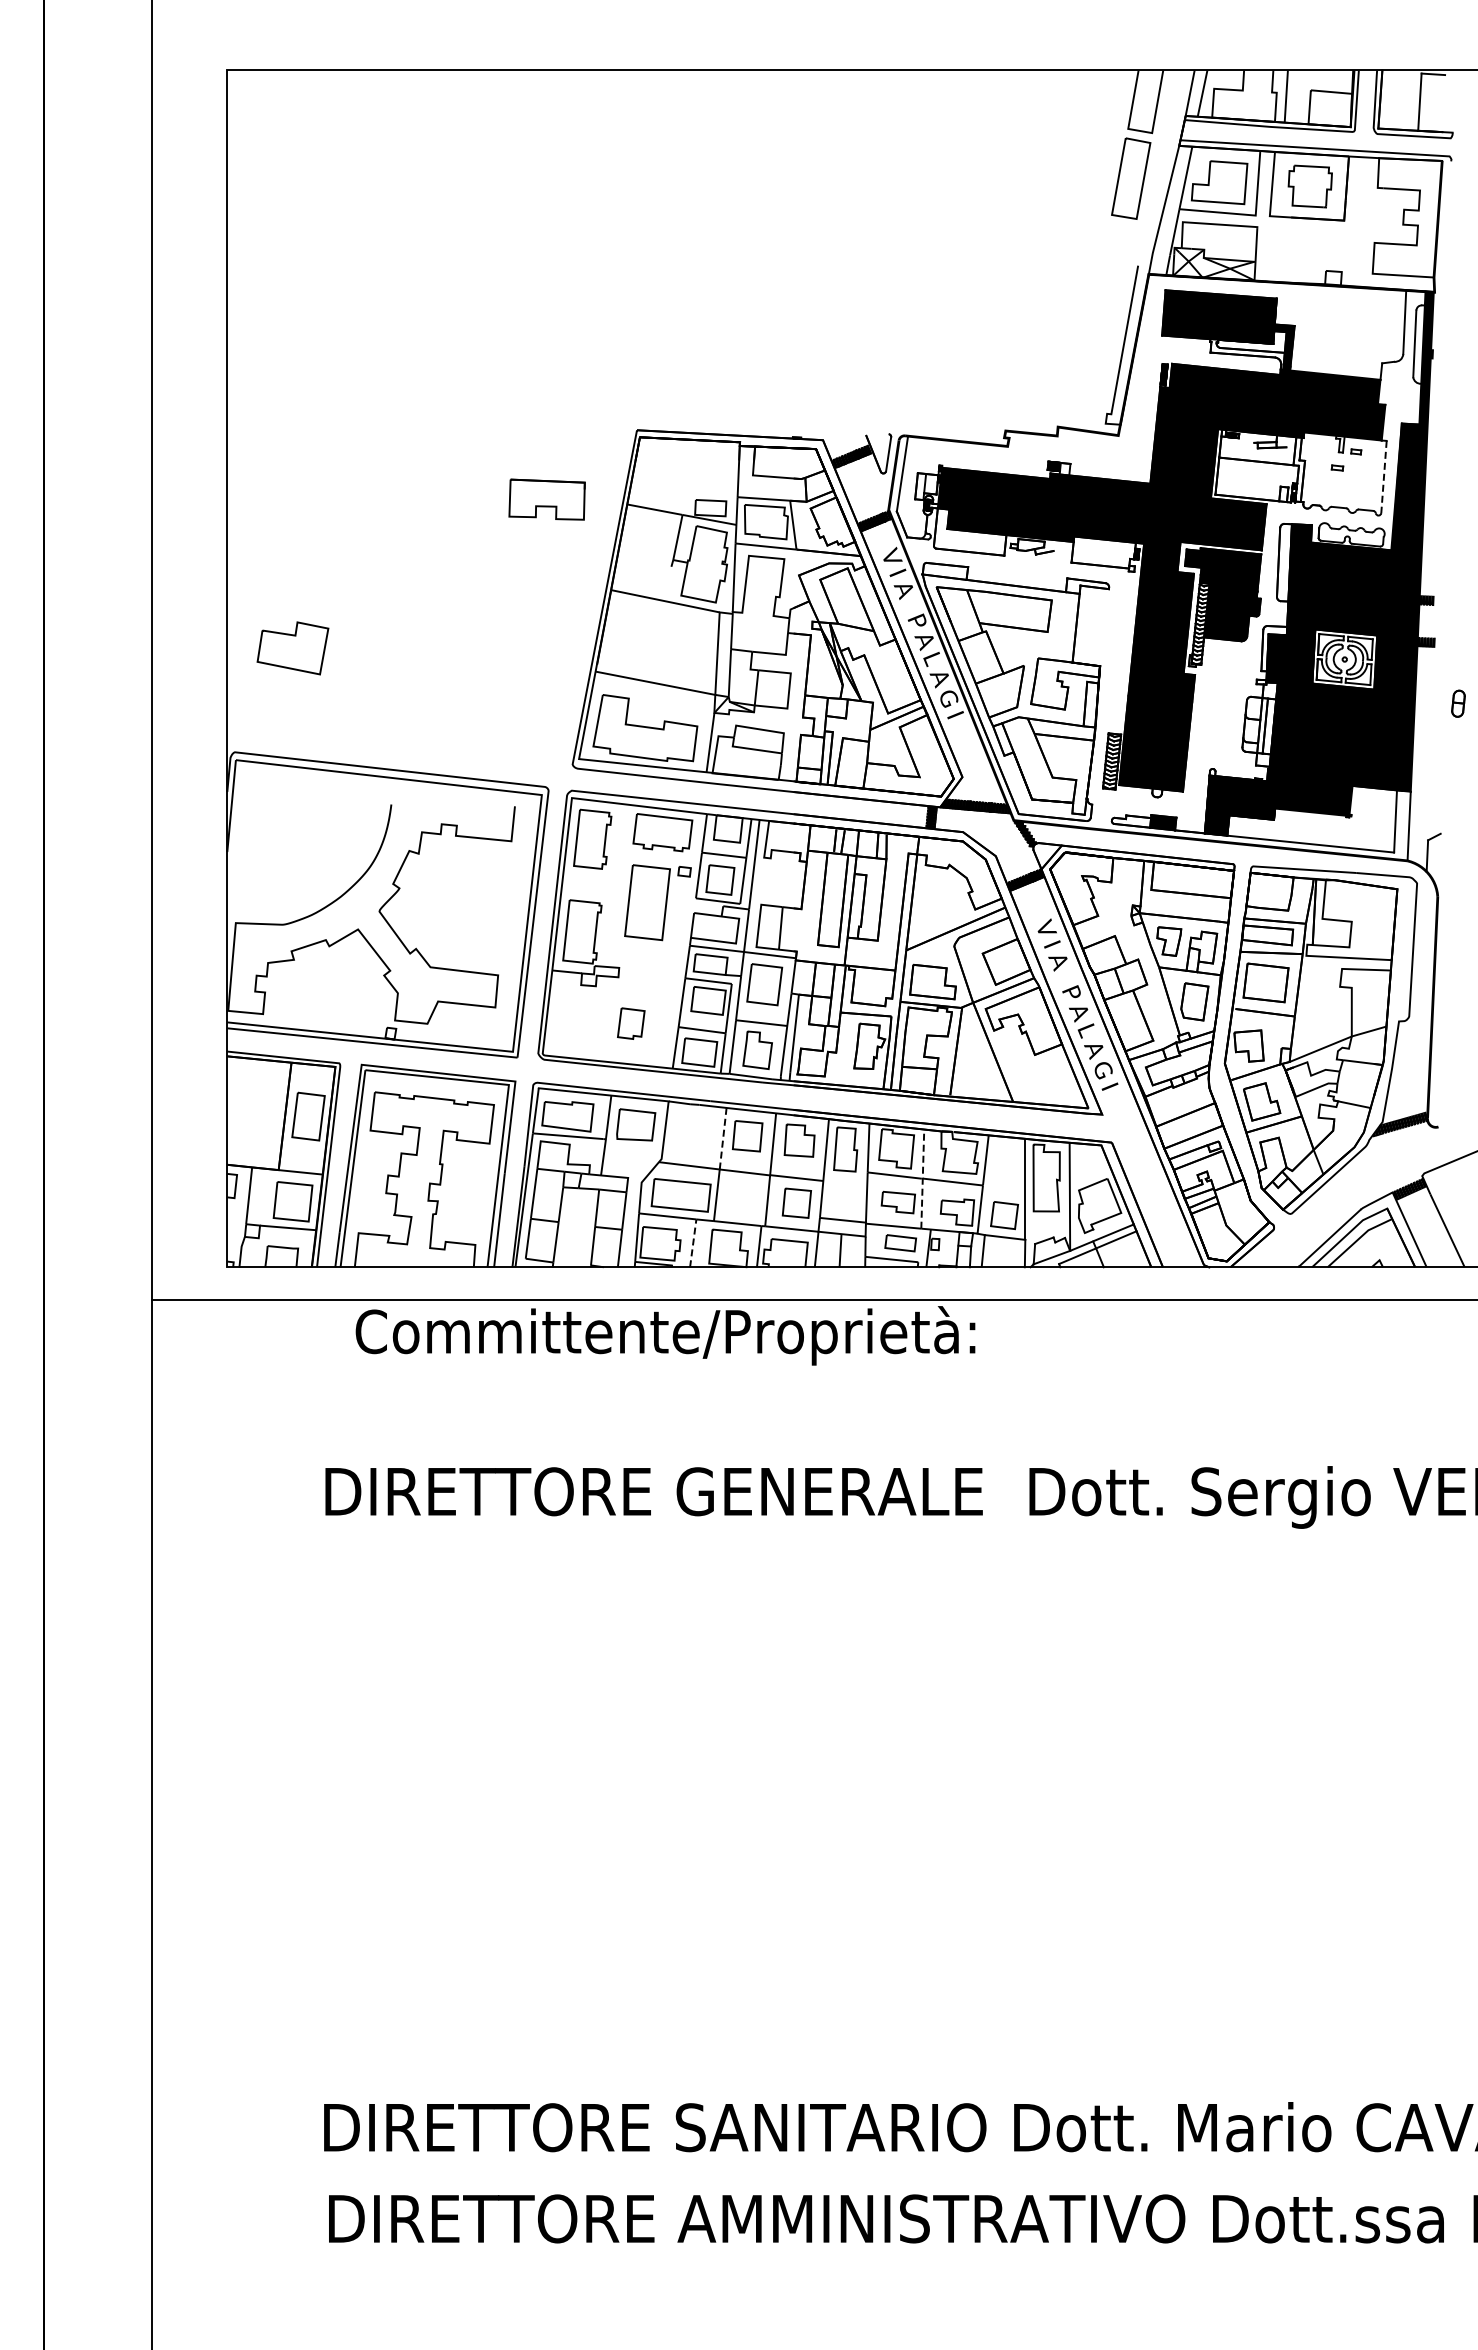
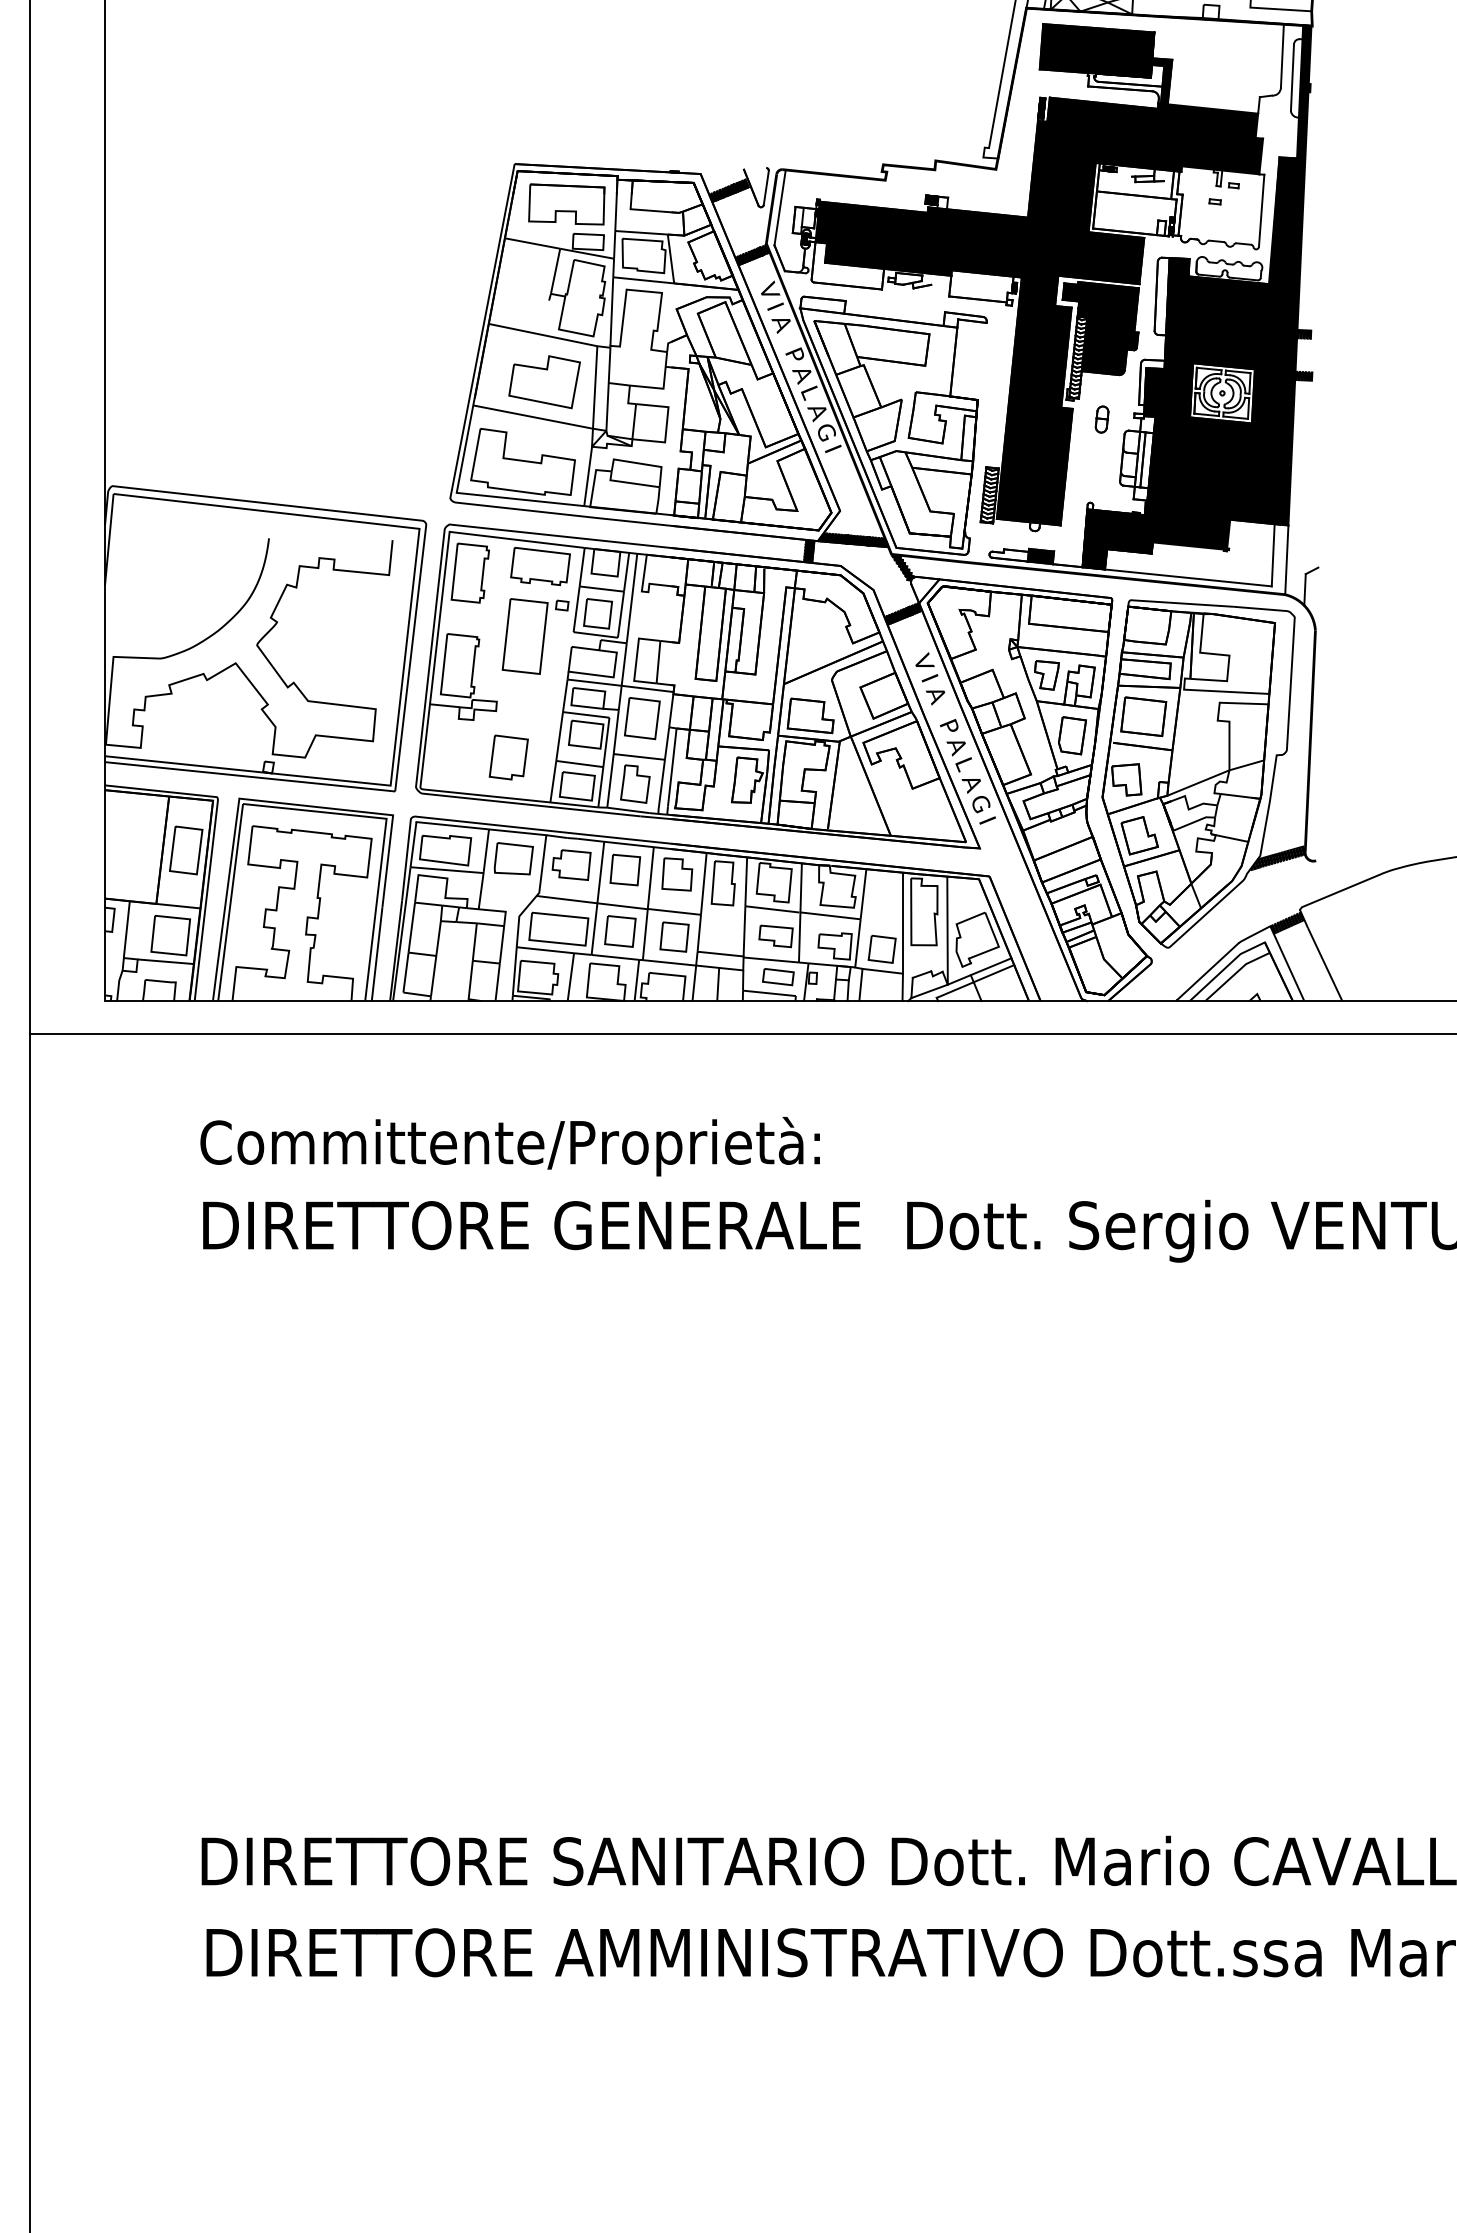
line: (1383, 477) -> (1261, 211), dashed -> solid
part: (546, 499) -> (566, 204), moved
part: (292, 648) -> (544, 382), moved
part: (1458, 703) -> (1102, 419), moved
part: (631, 1023) -> (509, 757), size x1.43
part: (693, 1131) -> (571, 865), added
line: (723, 1138) -> (601, 872), dashed -> solid
line: (922, 1179) -> (800, 913), dashed -> solid
part: (742, 1197) -> (620, 931), added
line: (693, 1242) -> (571, 976), dashed -> solid
text: (665, 1335) -> (510, 1146), moved

